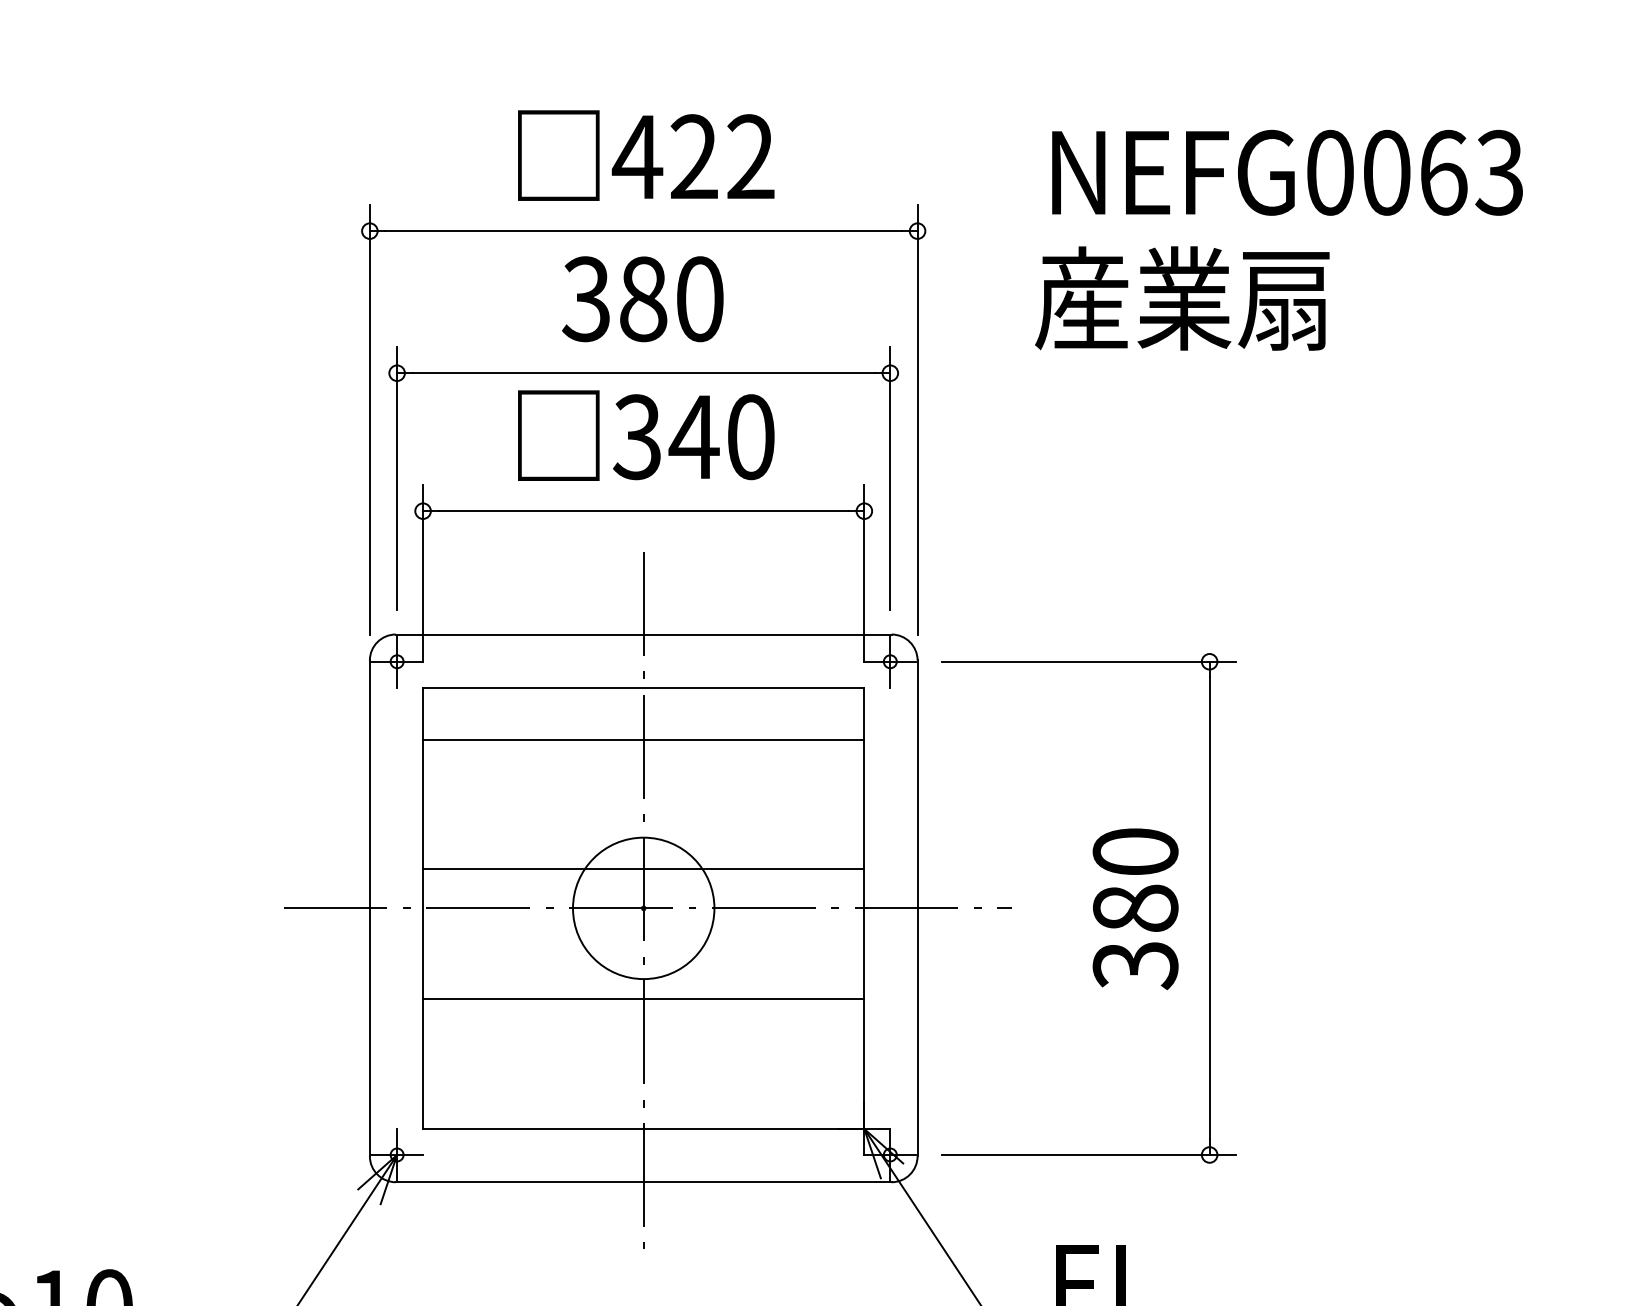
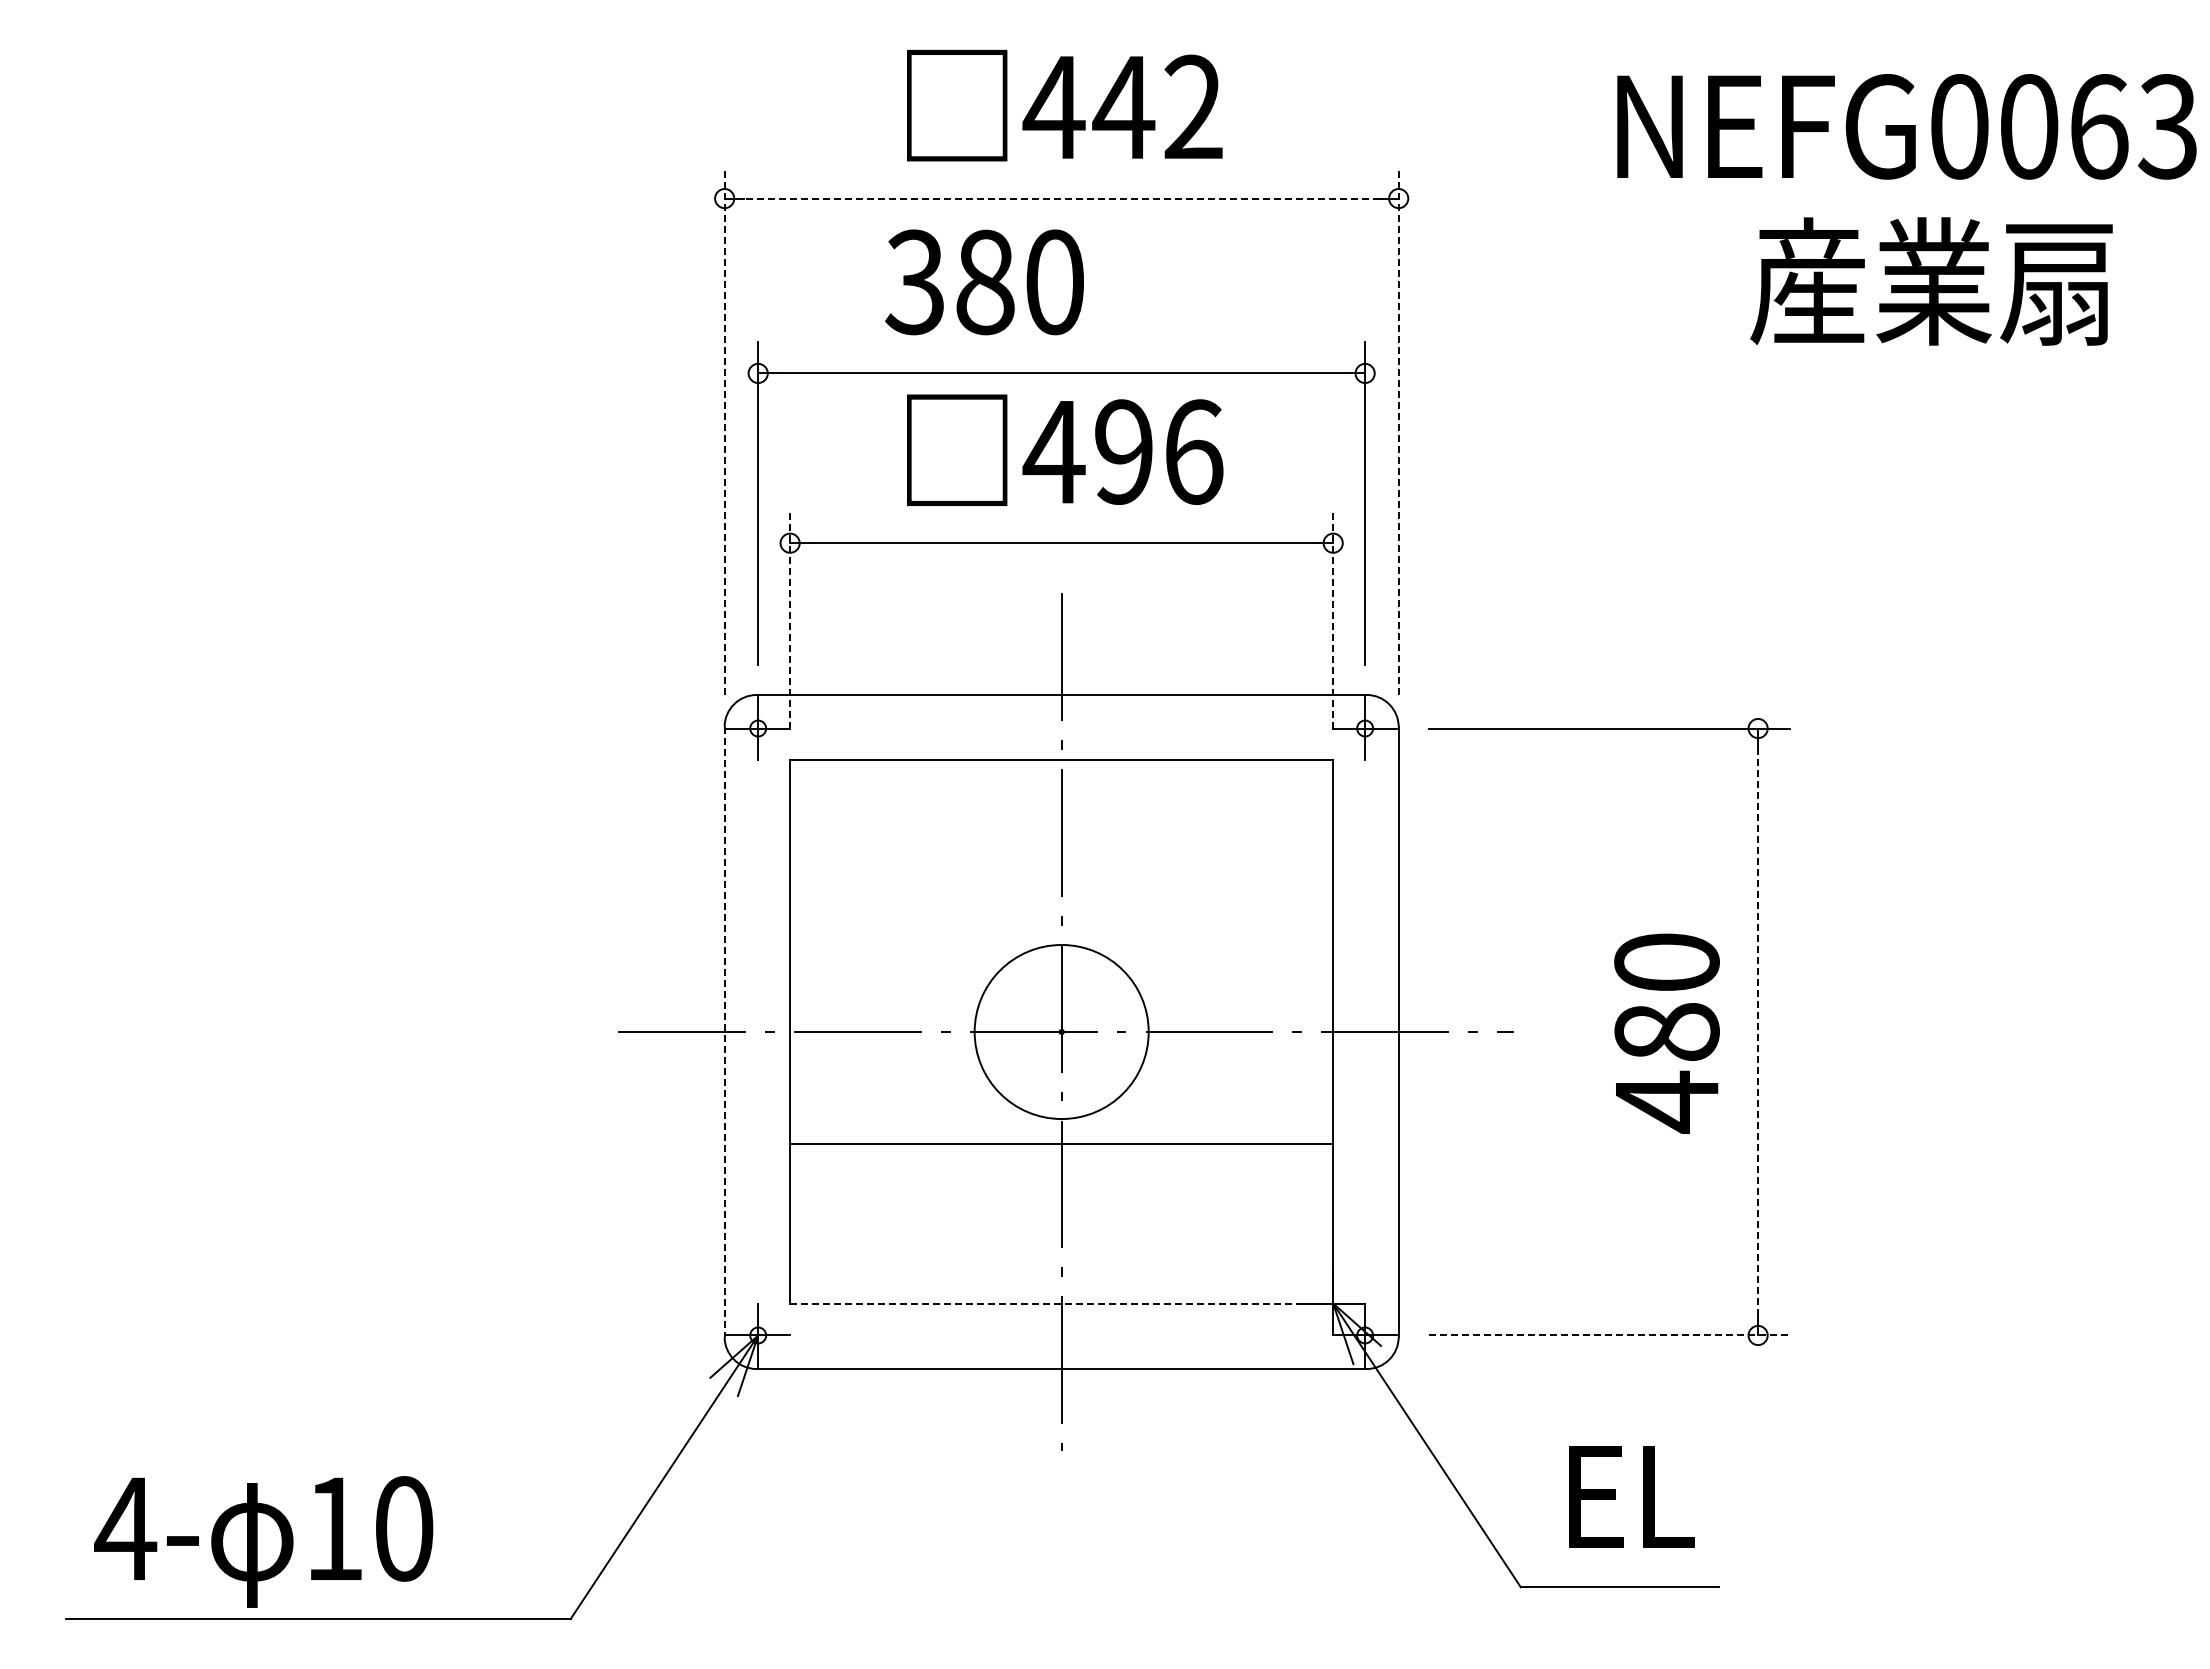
text: (693, 156) -> (1123, 106), 422 -> 442
text: (1287, 172) -> (1906, 126), moved
line: (643, 231) -> (1061, 198), solid -> dashed
text: (1182, 298) -> (1931, 281), moved
text: (642, 299) -> (984, 282), moved
line: (369, 419) -> (724, 430), solid -> dashed
line: (917, 419) -> (1398, 430), solid -> dashed
text: (693, 436) -> (1122, 451), 340 -> 496
line: (423, 573) -> (790, 619), solid -> dashed
line: (864, 573) -> (1333, 619), solid -> dashed
line: (643, 739) -> (1061, 824), removed
line: (643, 869) -> (1061, 984), removed
line: (369, 908) -> (724, 1032), solid -> dashed
line: (1209, 908) -> (1758, 1032), solid -> dashed
text: (1135, 964) -> (1666, 1101), 380 -> 480
line: (643, 1128) -> (1061, 1303), solid -> dashed
line: (1088, 1154) -> (1609, 1335), solid -> dashed

